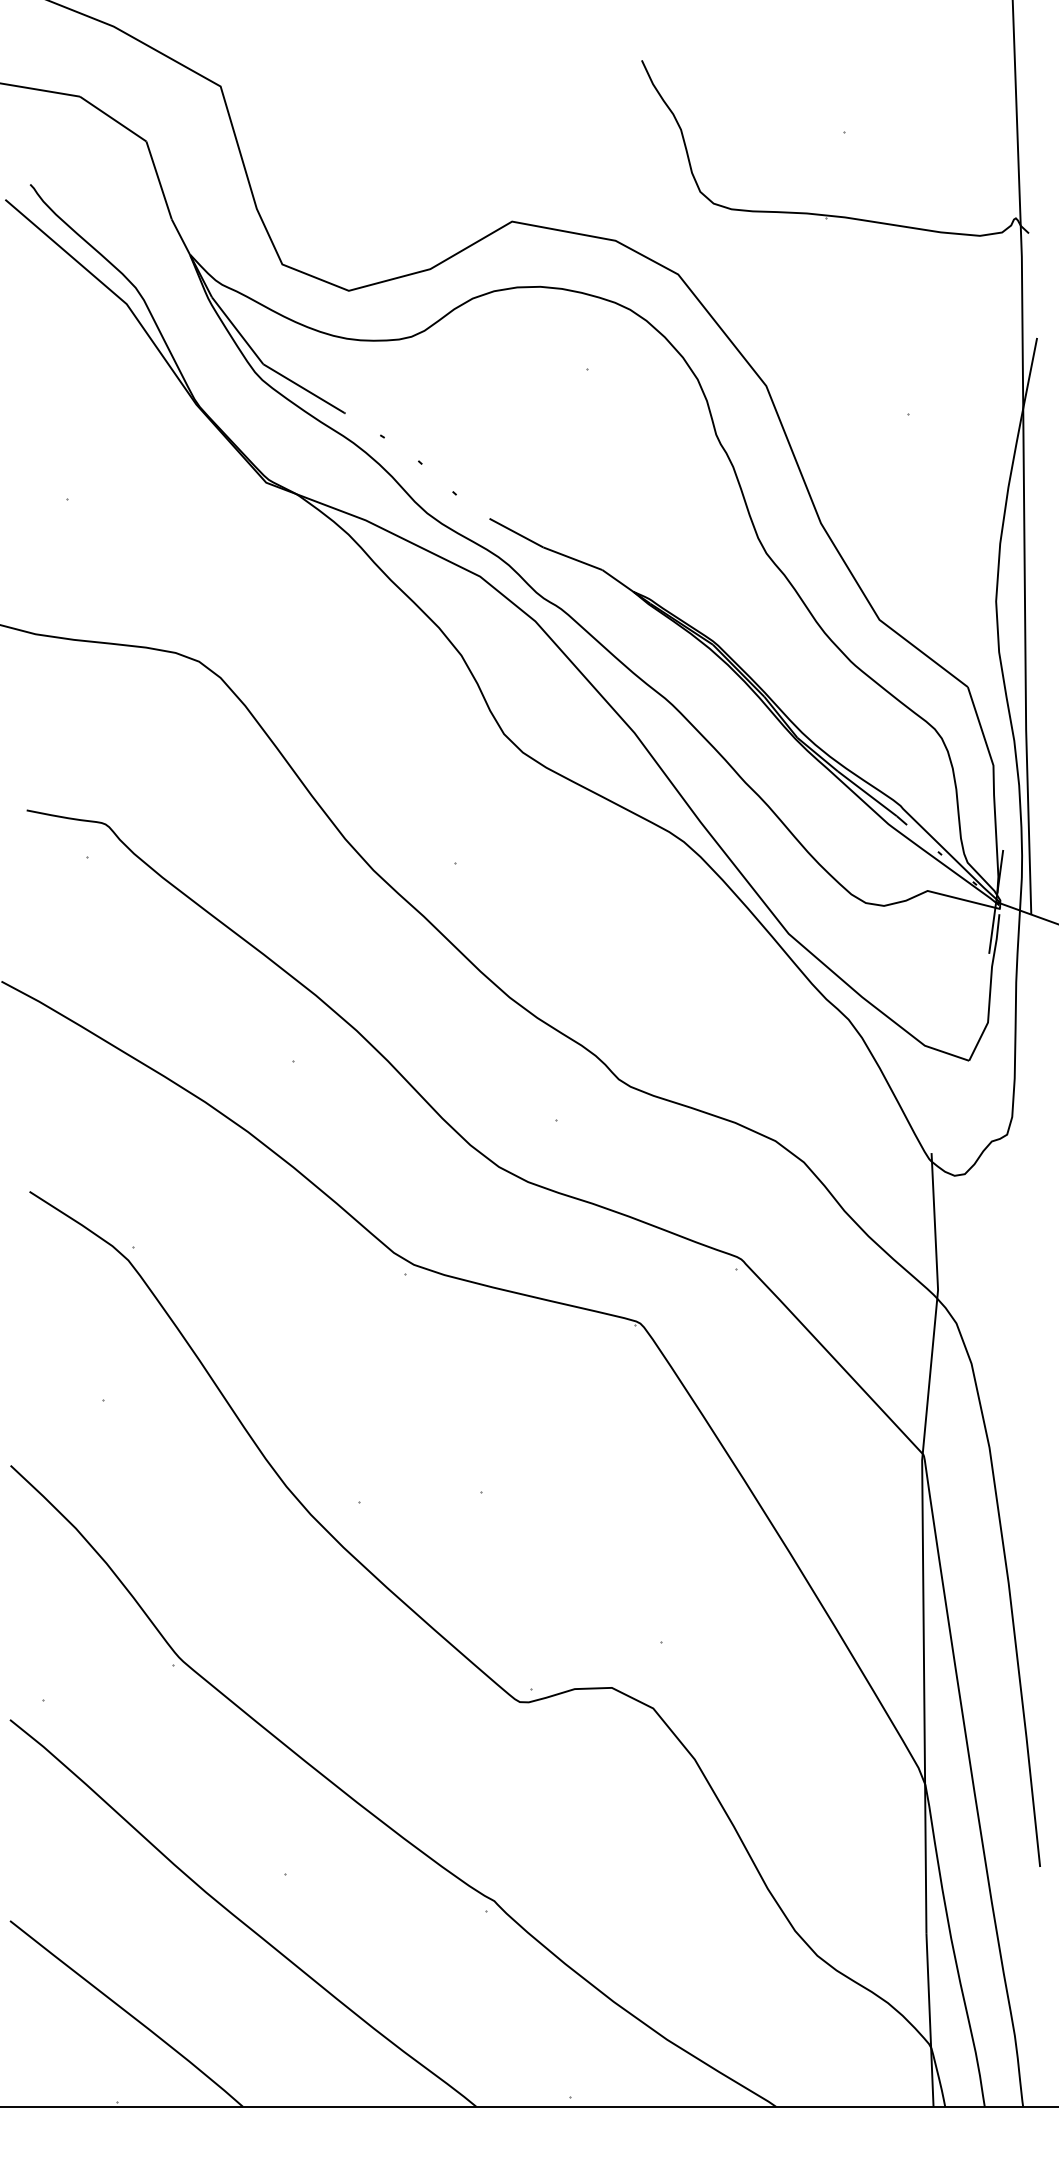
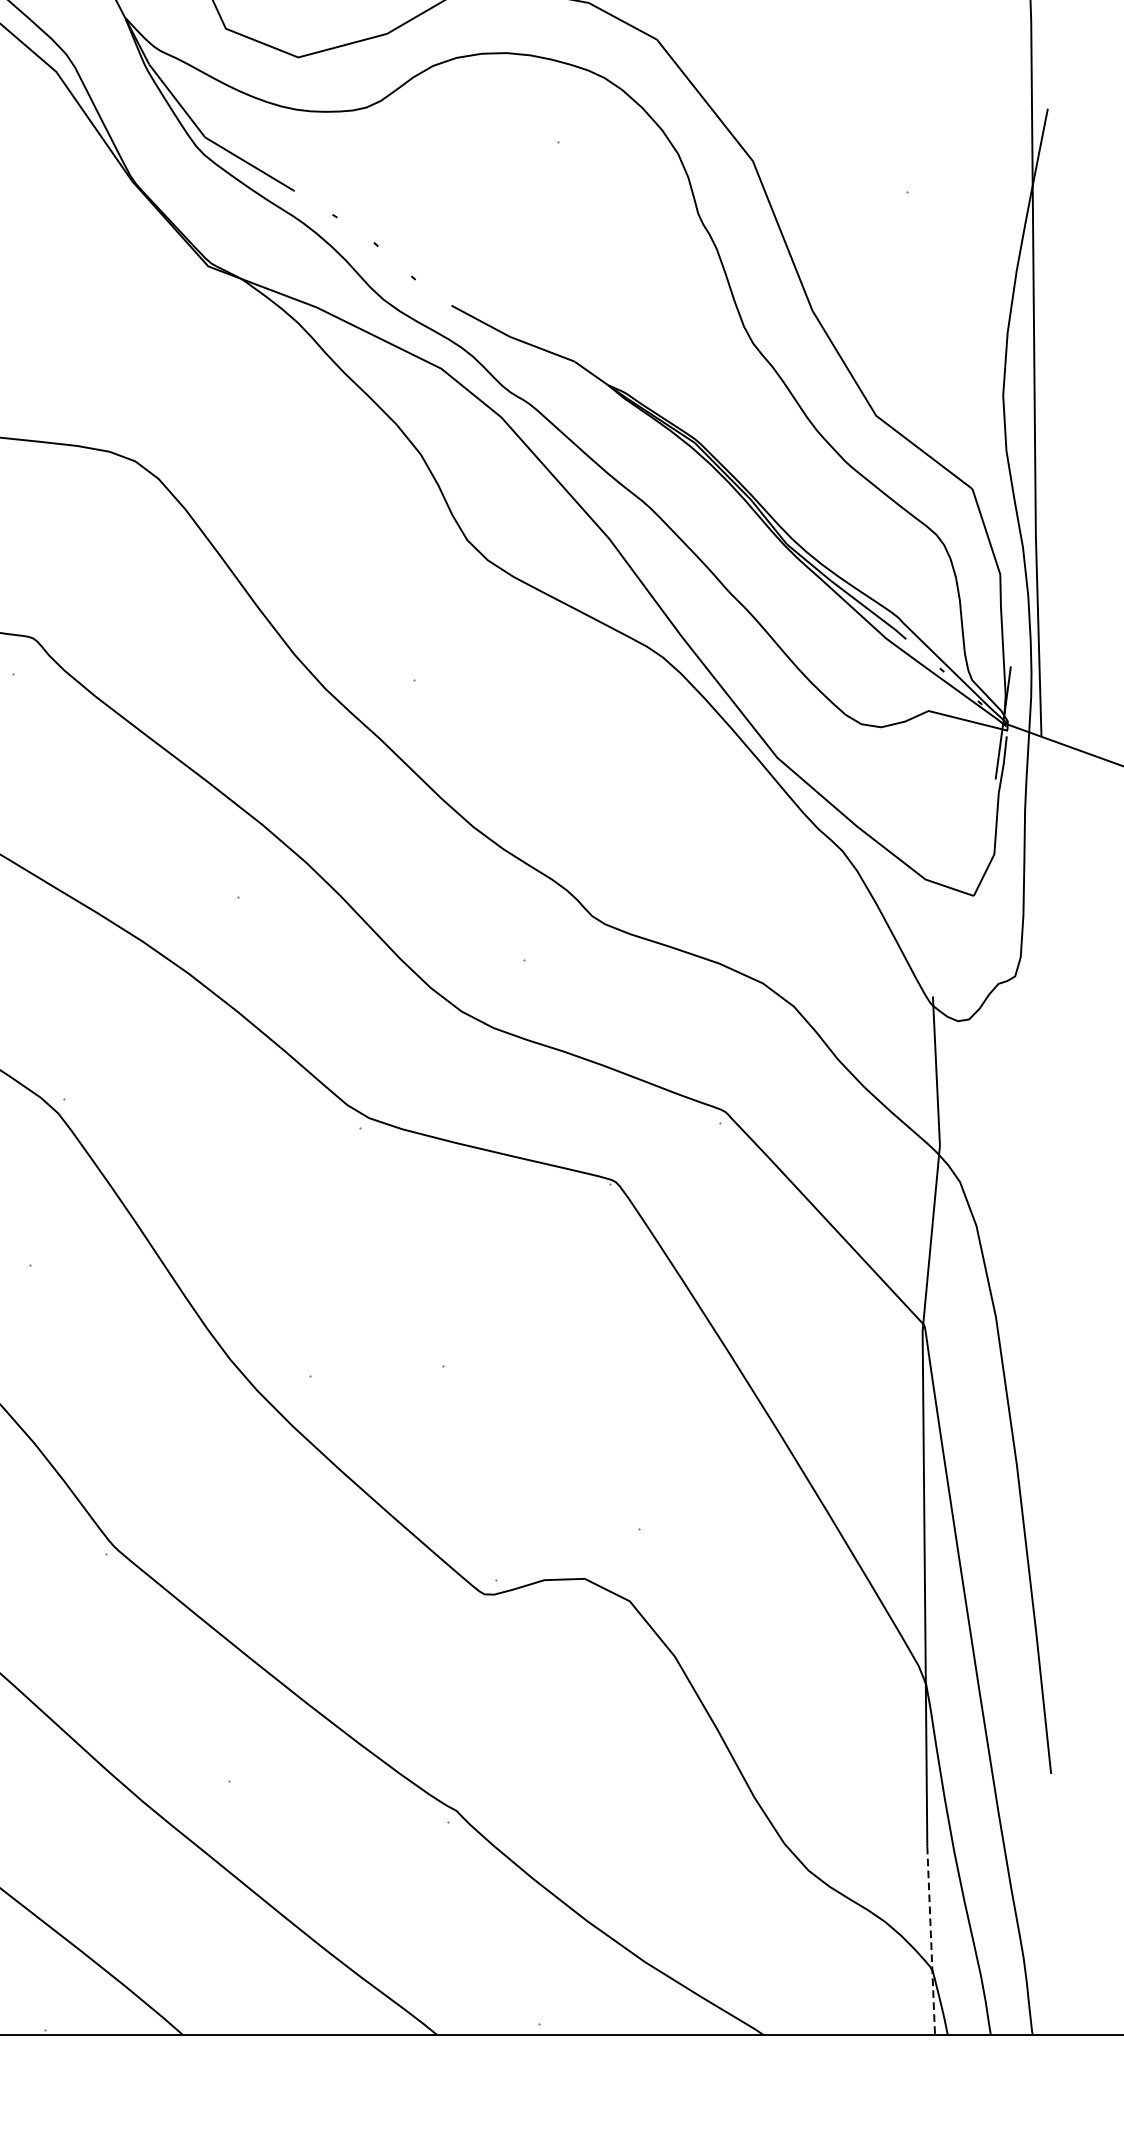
line: (929, 2020) -> (930, 1941), solid -> dashed

